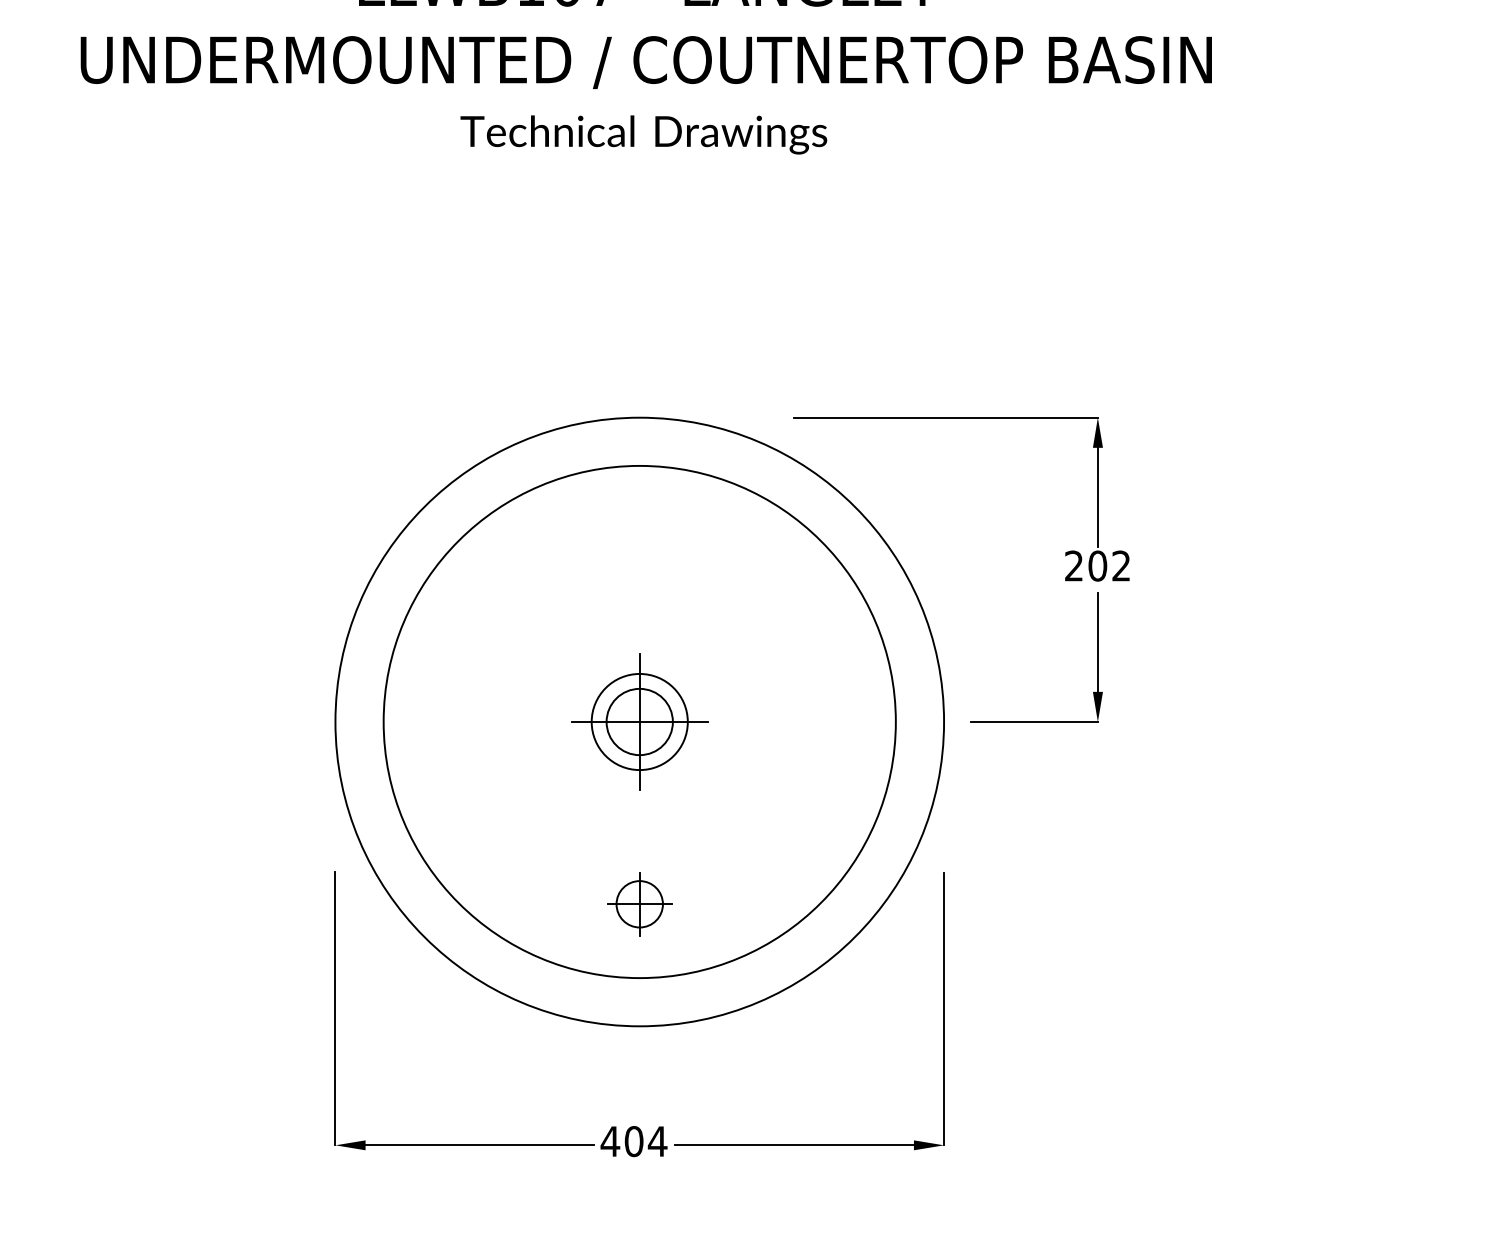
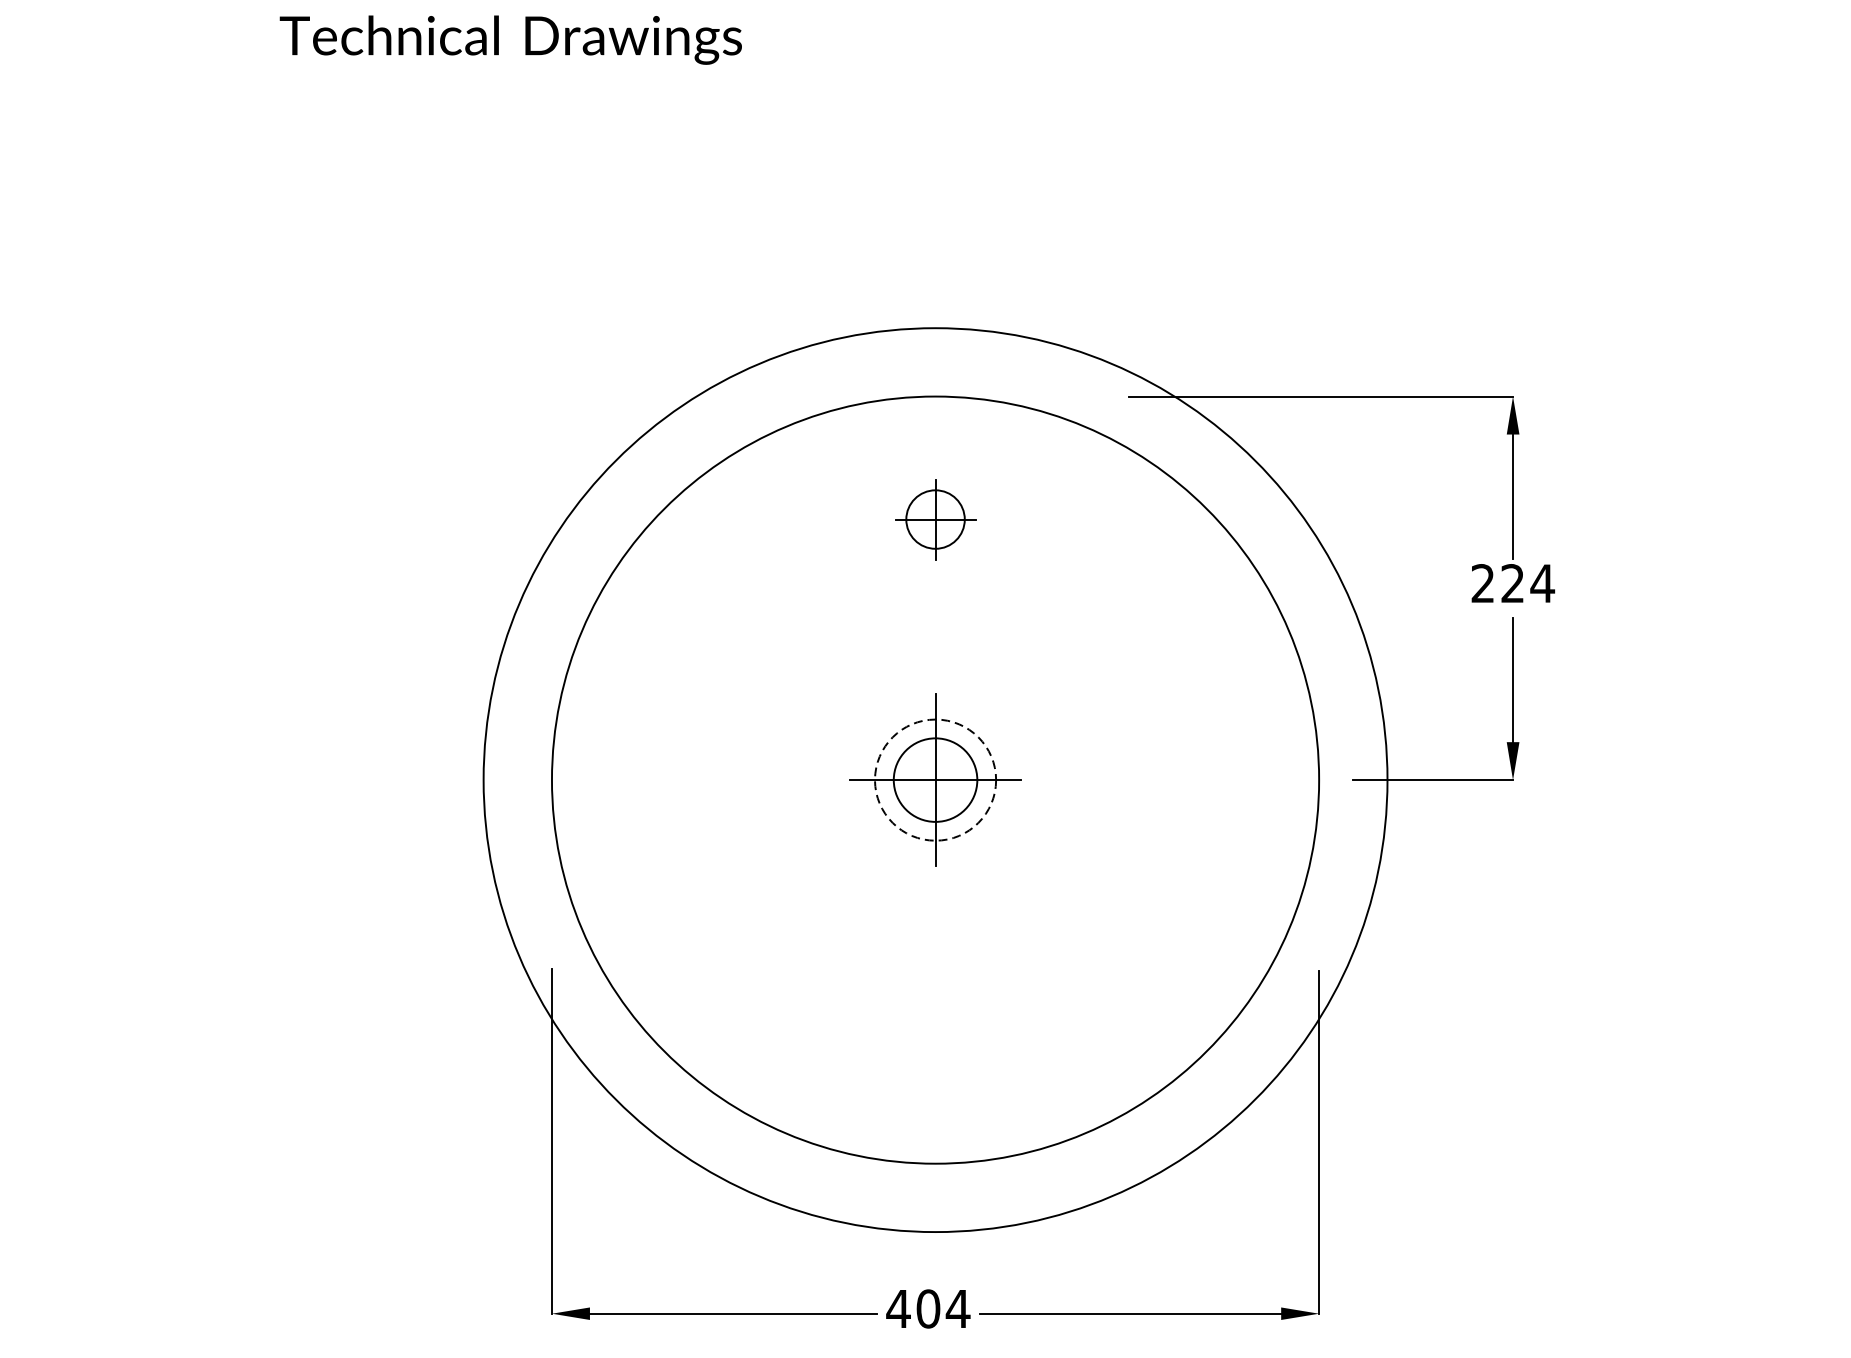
text: (643, 134) -> (510, 39), moved
text: (1109, 565) -> (1527, 582), 202 -> 224
circle: (639, 721) -> (935, 779), size x1.4
circle: (639, 721) -> (935, 779), solid -> dashed
part: (639, 904) -> (935, 519), moved

